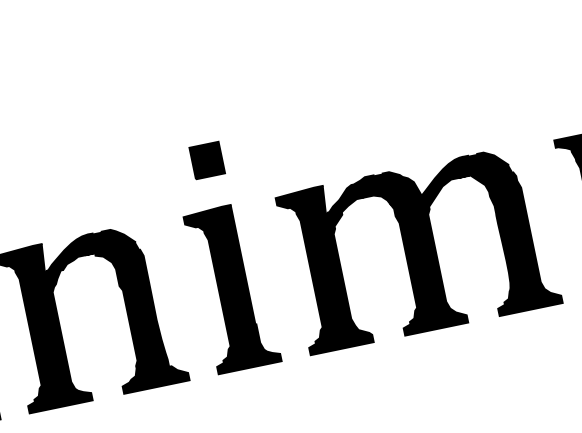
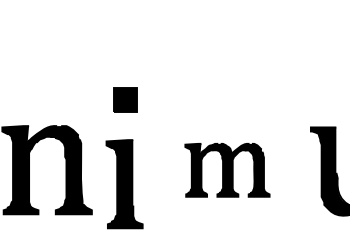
part: (205, 159) -> (124, 99), size x1.4
part: (419, 249) -> (227, 170), size x0.6
part: (232, 288) -> (124, 184), moved

